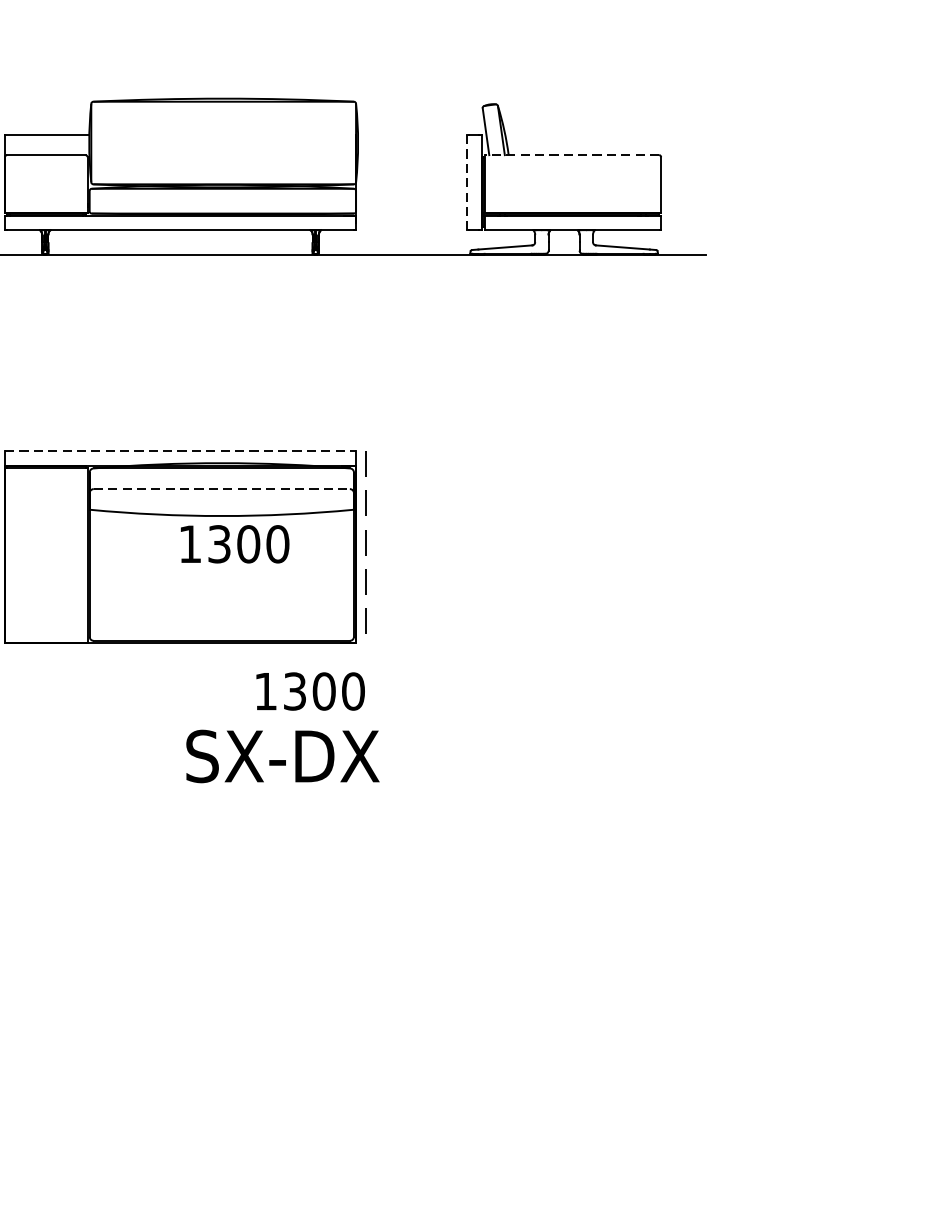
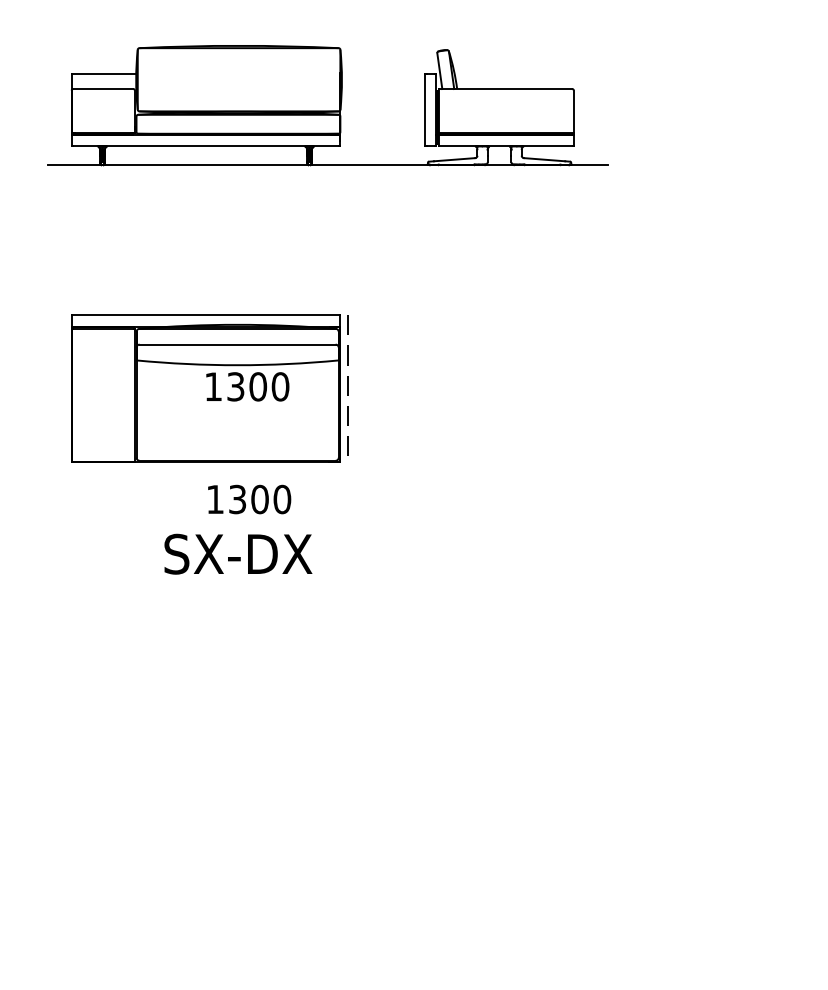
line: (571, 155) -> (505, 89), dashed -> solid
line: (467, 183) -> (425, 110), dashed -> solid
line: (181, 451) -> (206, 315), dashed -> solid
line: (221, 488) -> (237, 344), dashed -> solid
text: (310, 691) -> (249, 499), moved
text: (283, 755) -> (238, 553), moved

